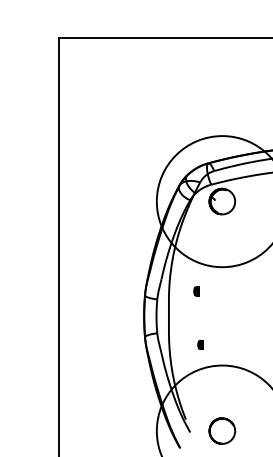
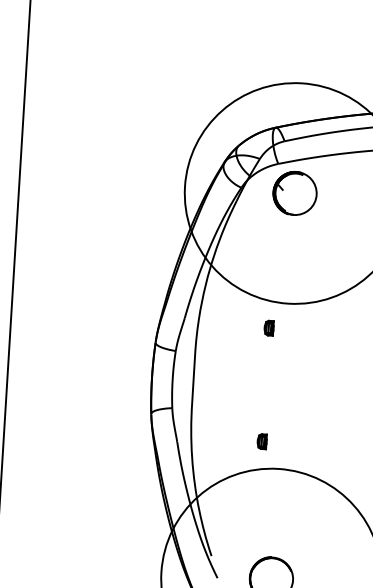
part: (196, 291) -> (268, 328), moved
part: (200, 344) -> (261, 440), moved

